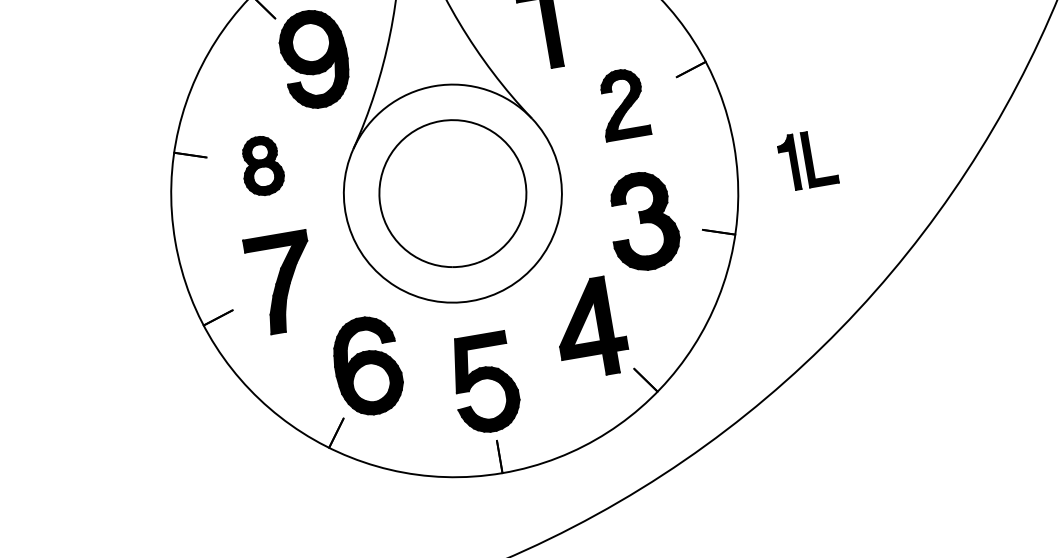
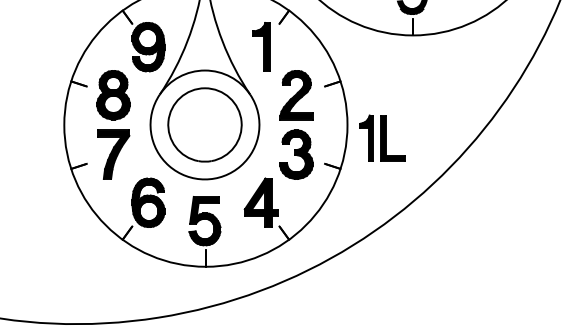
part: (623, 104) -> (296, 95), size x1.43
part: (807, 158) -> (382, 137), size x1.67
part: (262, 166) -> (113, 95), size x1.67

